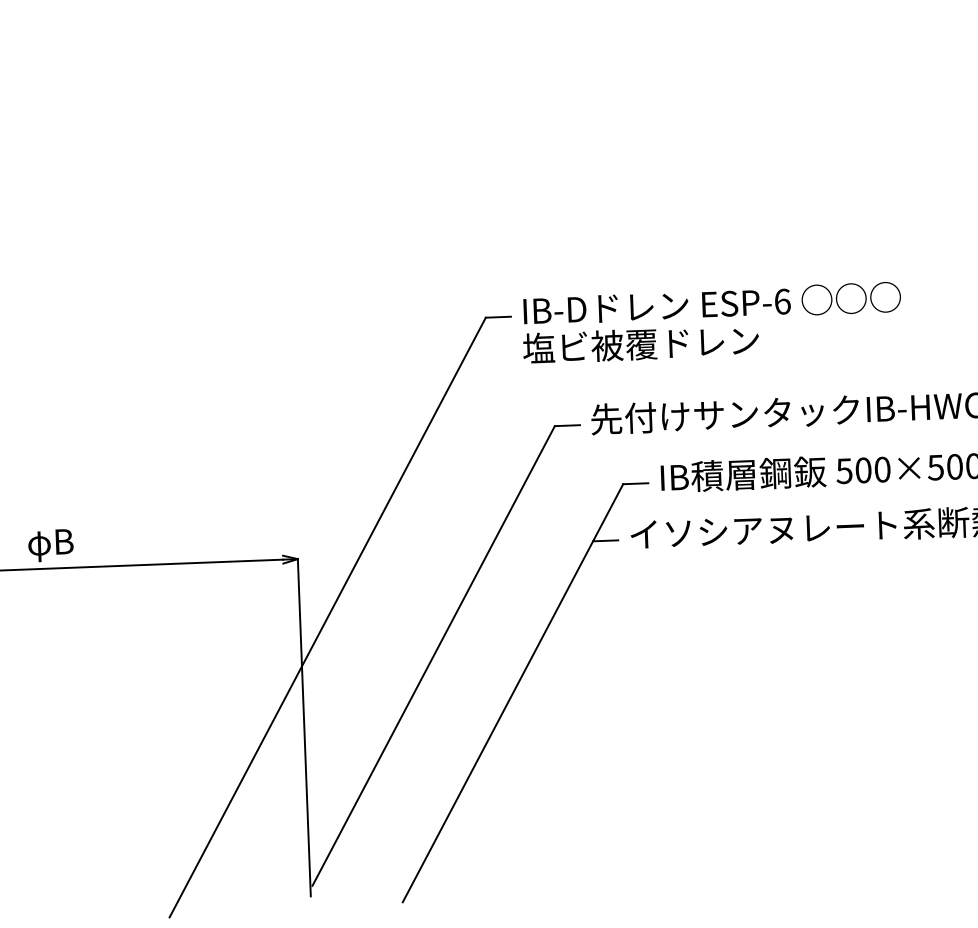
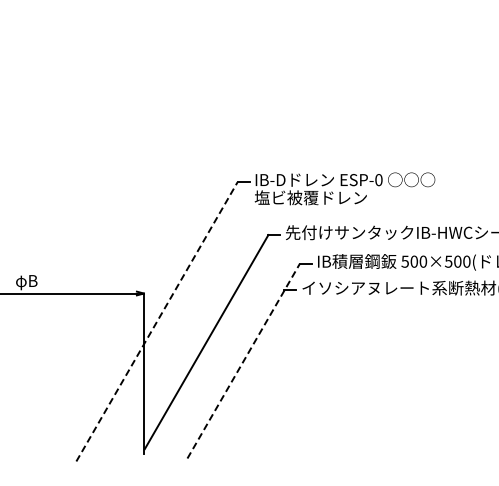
text: (781, 300) -> (378, 179), ESP-6 -> ESP-0
line: (328, 616) -> (157, 321), solid -> dashed
line: (512, 691) -> (243, 360), solid -> dashed

